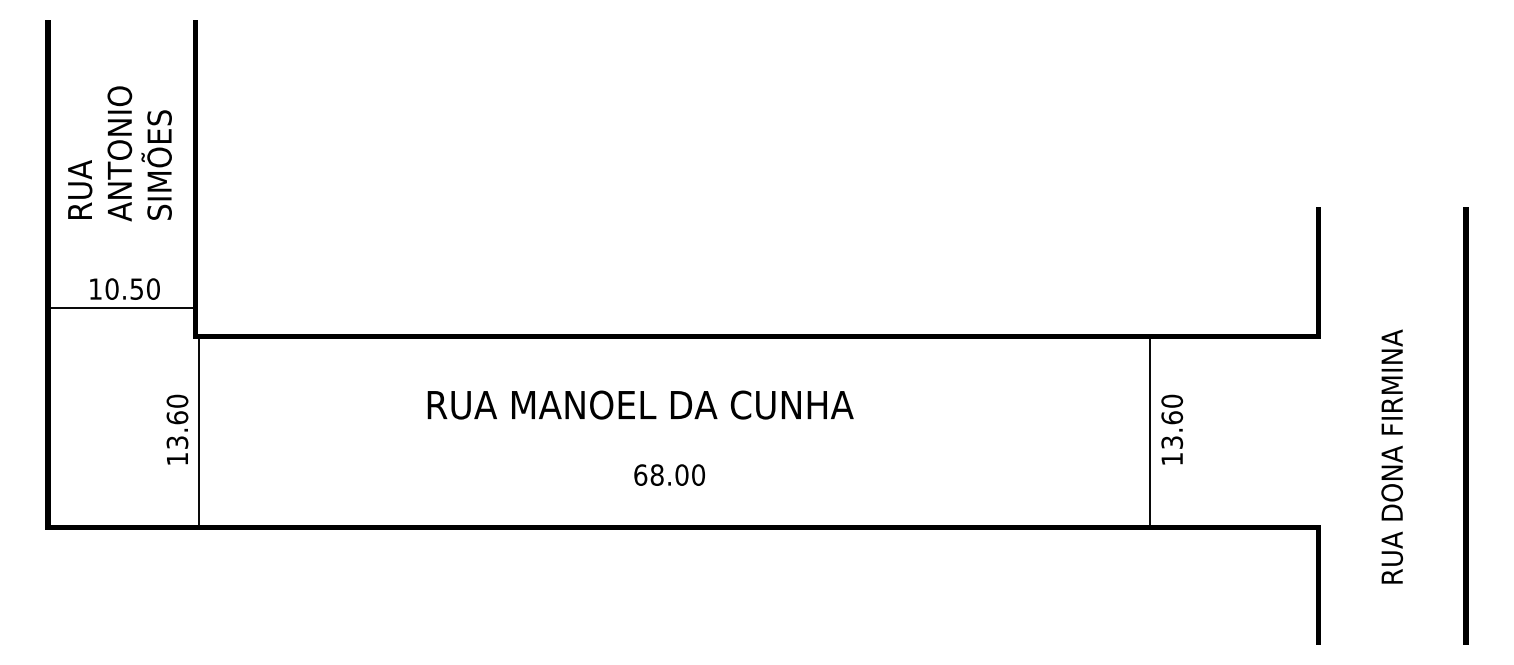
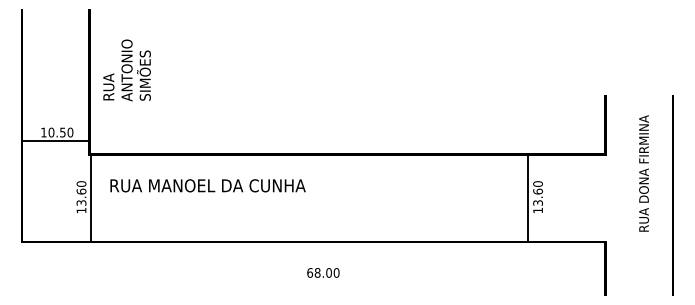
text: (118, 153) -> (126, 70), moved
text: (639, 404) -> (207, 185), moved
text: (1391, 456) -> (643, 173), moved
text: (669, 474) -> (323, 272), moved

